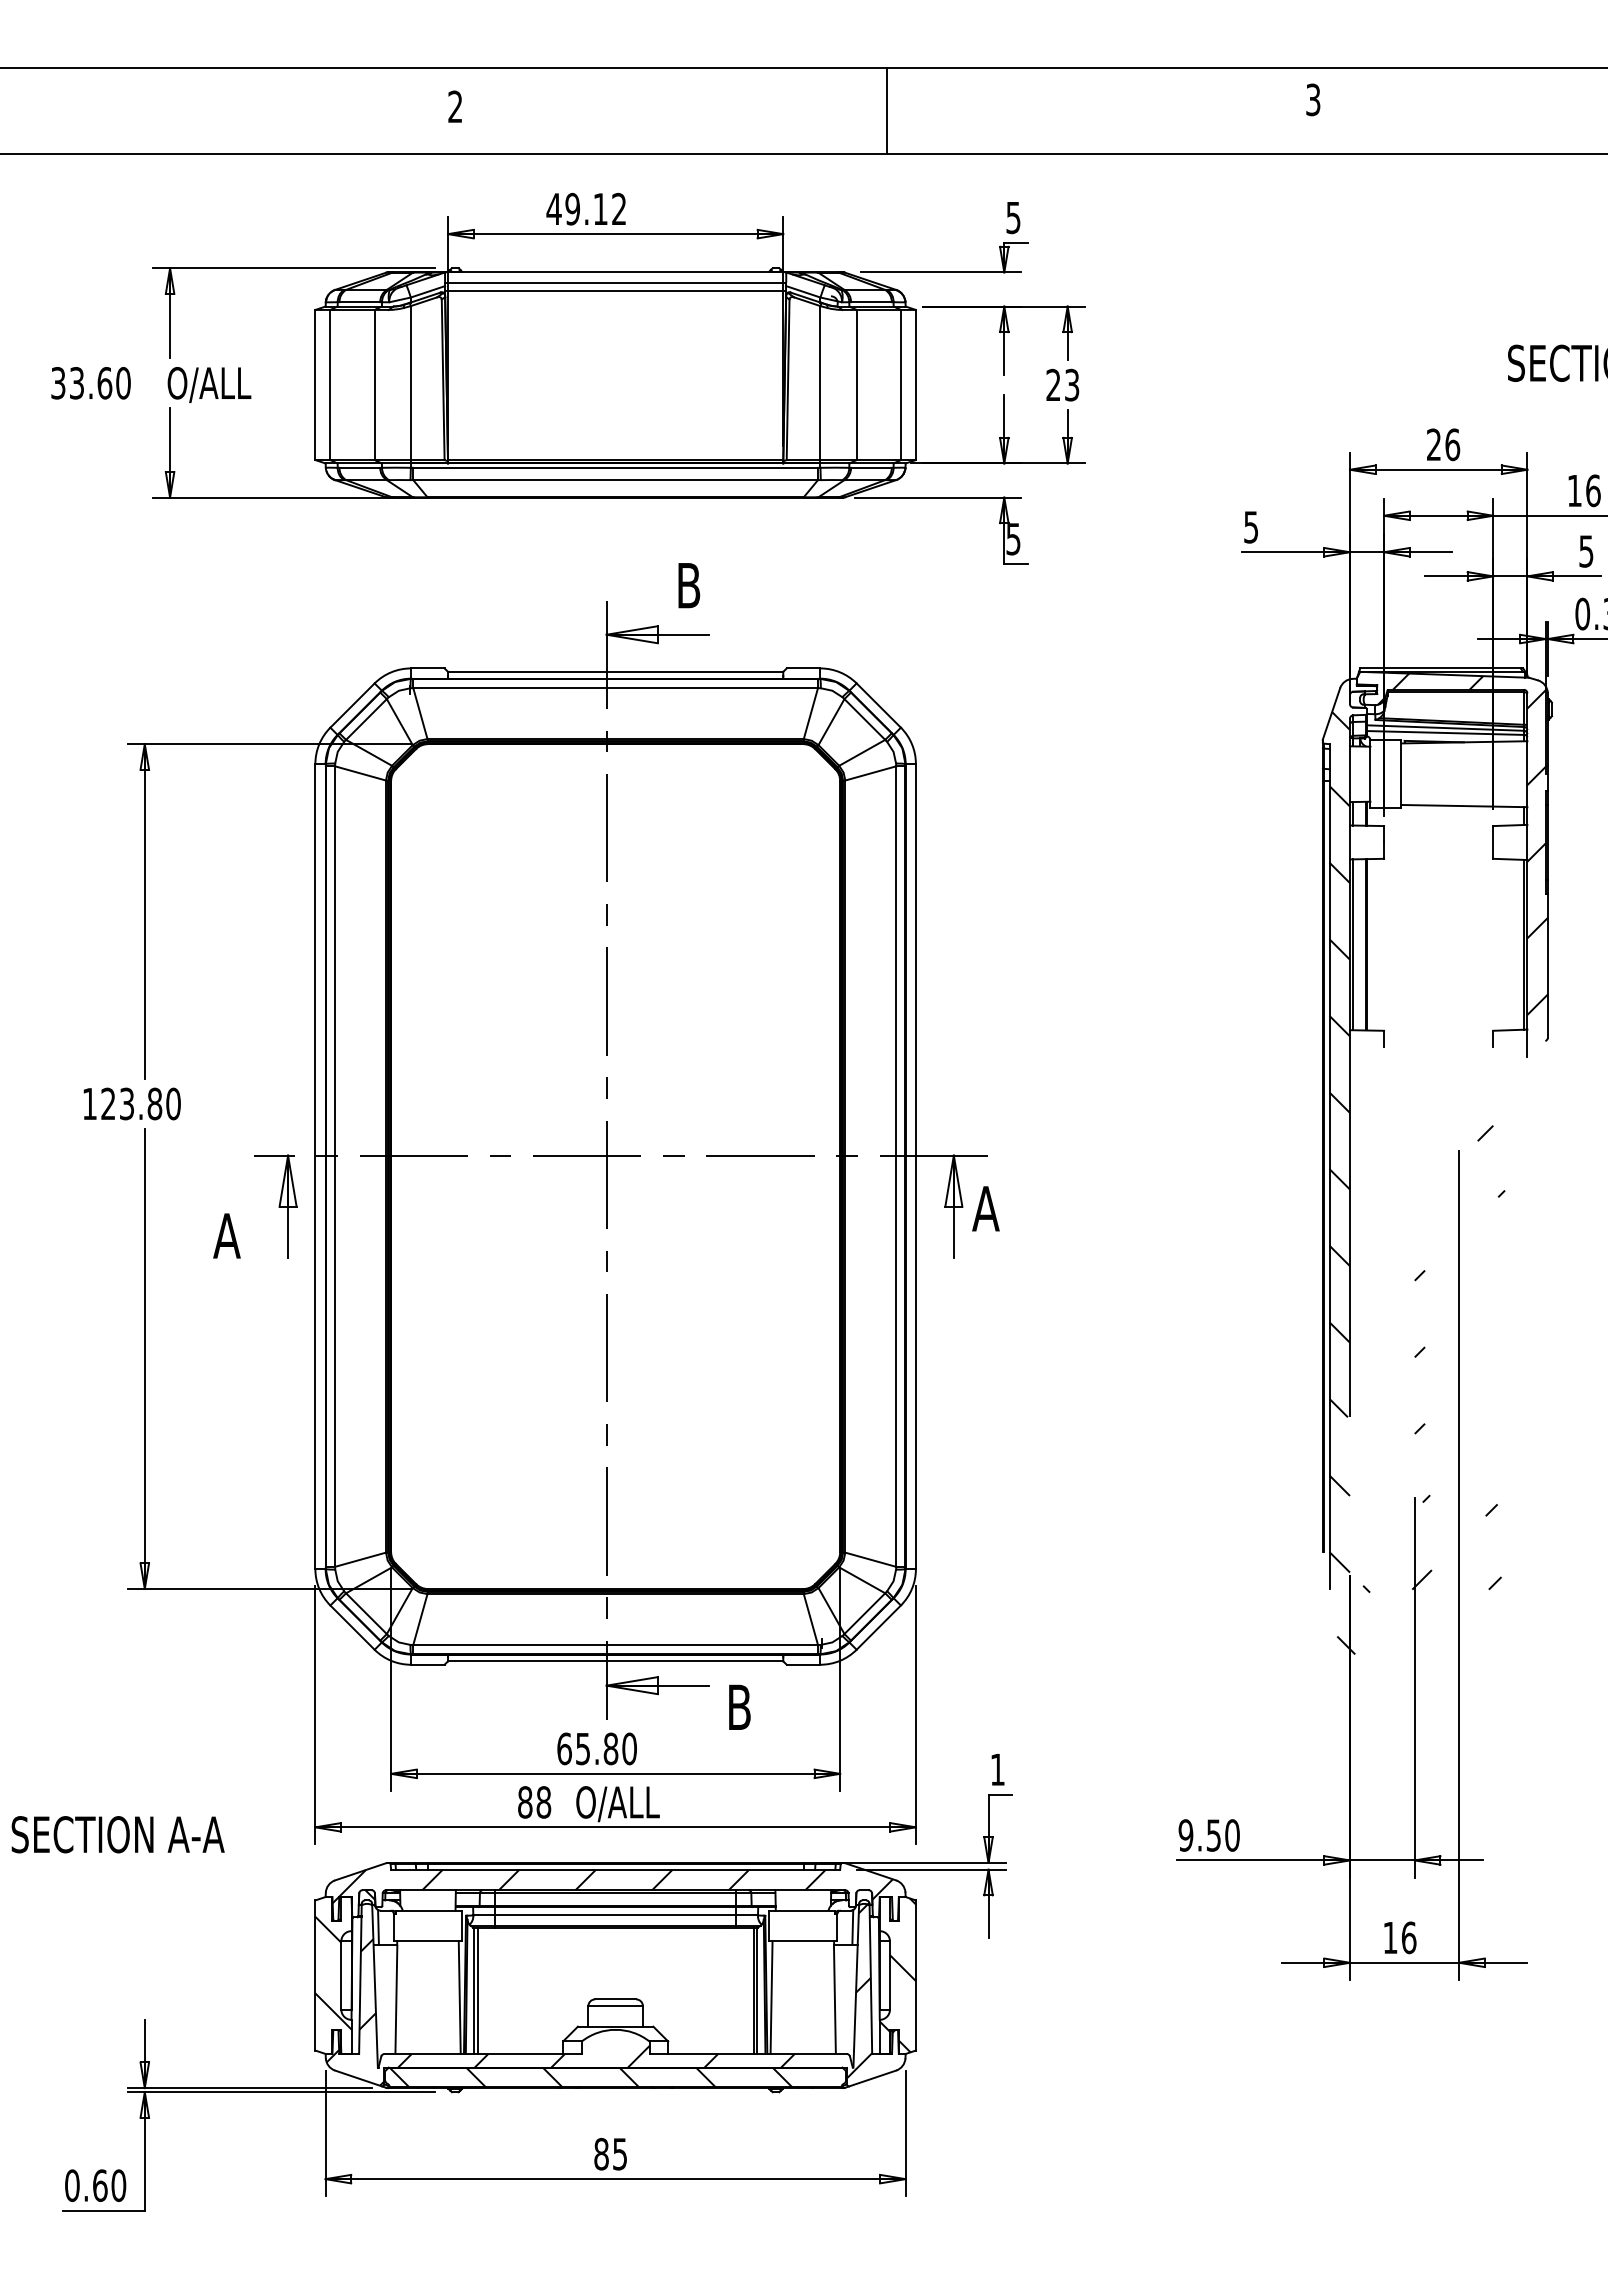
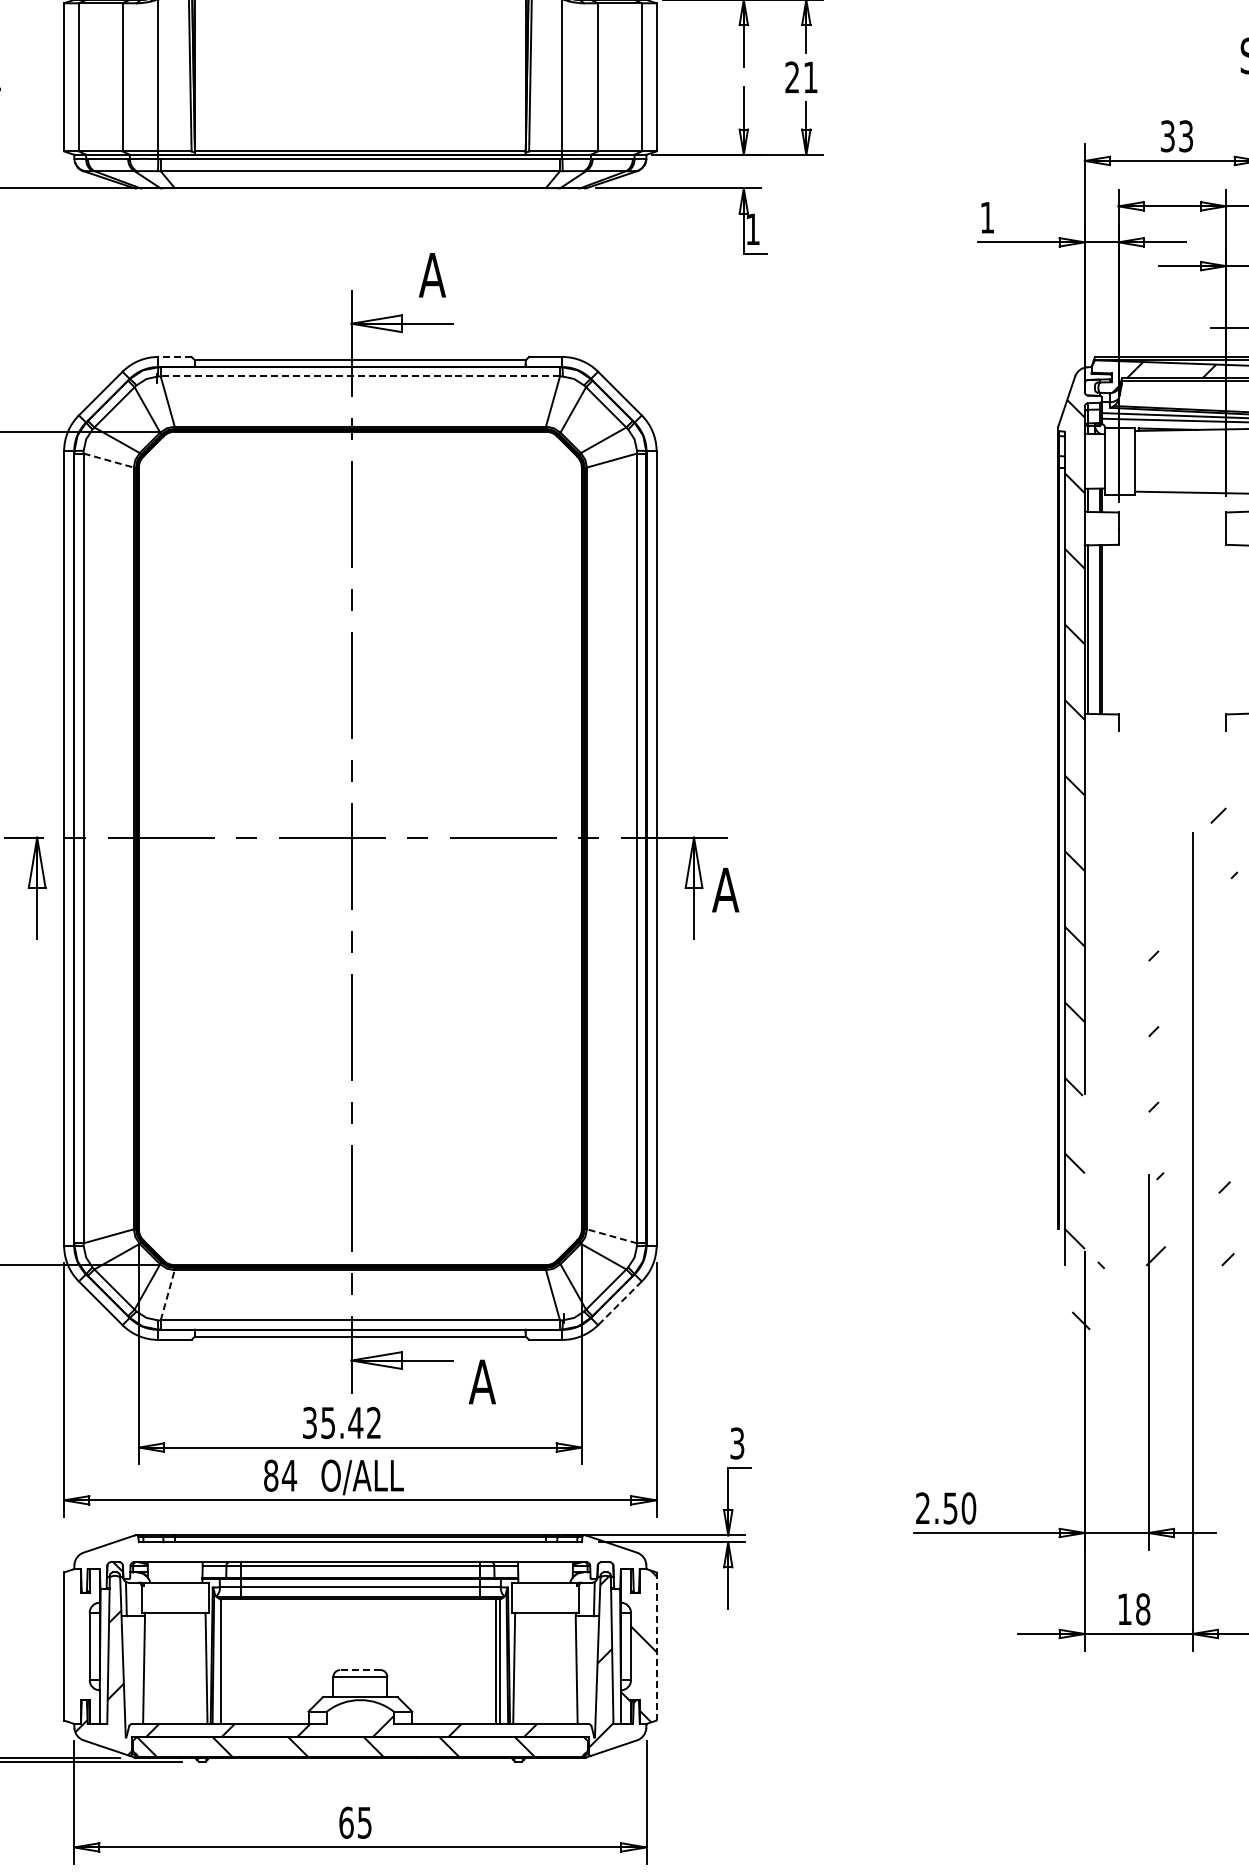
text: (1072, 384) -> (811, 76), 23 -> 21
text: (1443, 444) -> (1177, 136), 26 -> 33
text: (1250, 527) -> (986, 217), 5 -> 1
text: (1013, 539) -> (752, 229), 5 -> 1
text: (688, 585) -> (432, 275), B -> A
line: (427, 668) -> (174, 357), solid -> dashed
line: (615, 688) -> (360, 376), solid -> dashed
line: (361, 773) -> (109, 460), solid -> dashed
line: (870, 1559) -> (611, 1236), solid -> dashed
line: (420, 1619) -> (167, 1295), solid -> dashed
line: (878, 1627) -> (619, 1303), solid -> dashed
text: (739, 1706) -> (482, 1381), B -> A
text: (596, 1748) -> (341, 1422), 65.80 -> 35.42
text: (997, 1769) -> (737, 1443), 1 -> 3
text: (543, 1802) -> (289, 1475), 88 -> 84
text: (1185, 1835) -> (922, 1508), 9.50 -> 2.50
hatch: (612, 1886) -> (357, 1558), removed
text: (1408, 1937) -> (1142, 1609), 16 -> 18
hatch: (333, 1972) -> (81, 1643), removed
line: (915, 1975) -> (656, 1646), solid -> dashed
line: (477, 1990) -> (224, 1661), removed
line: (615, 1999) -> (360, 1670), solid -> dashed
text: (601, 2153) -> (346, 1822), 85 -> 65

